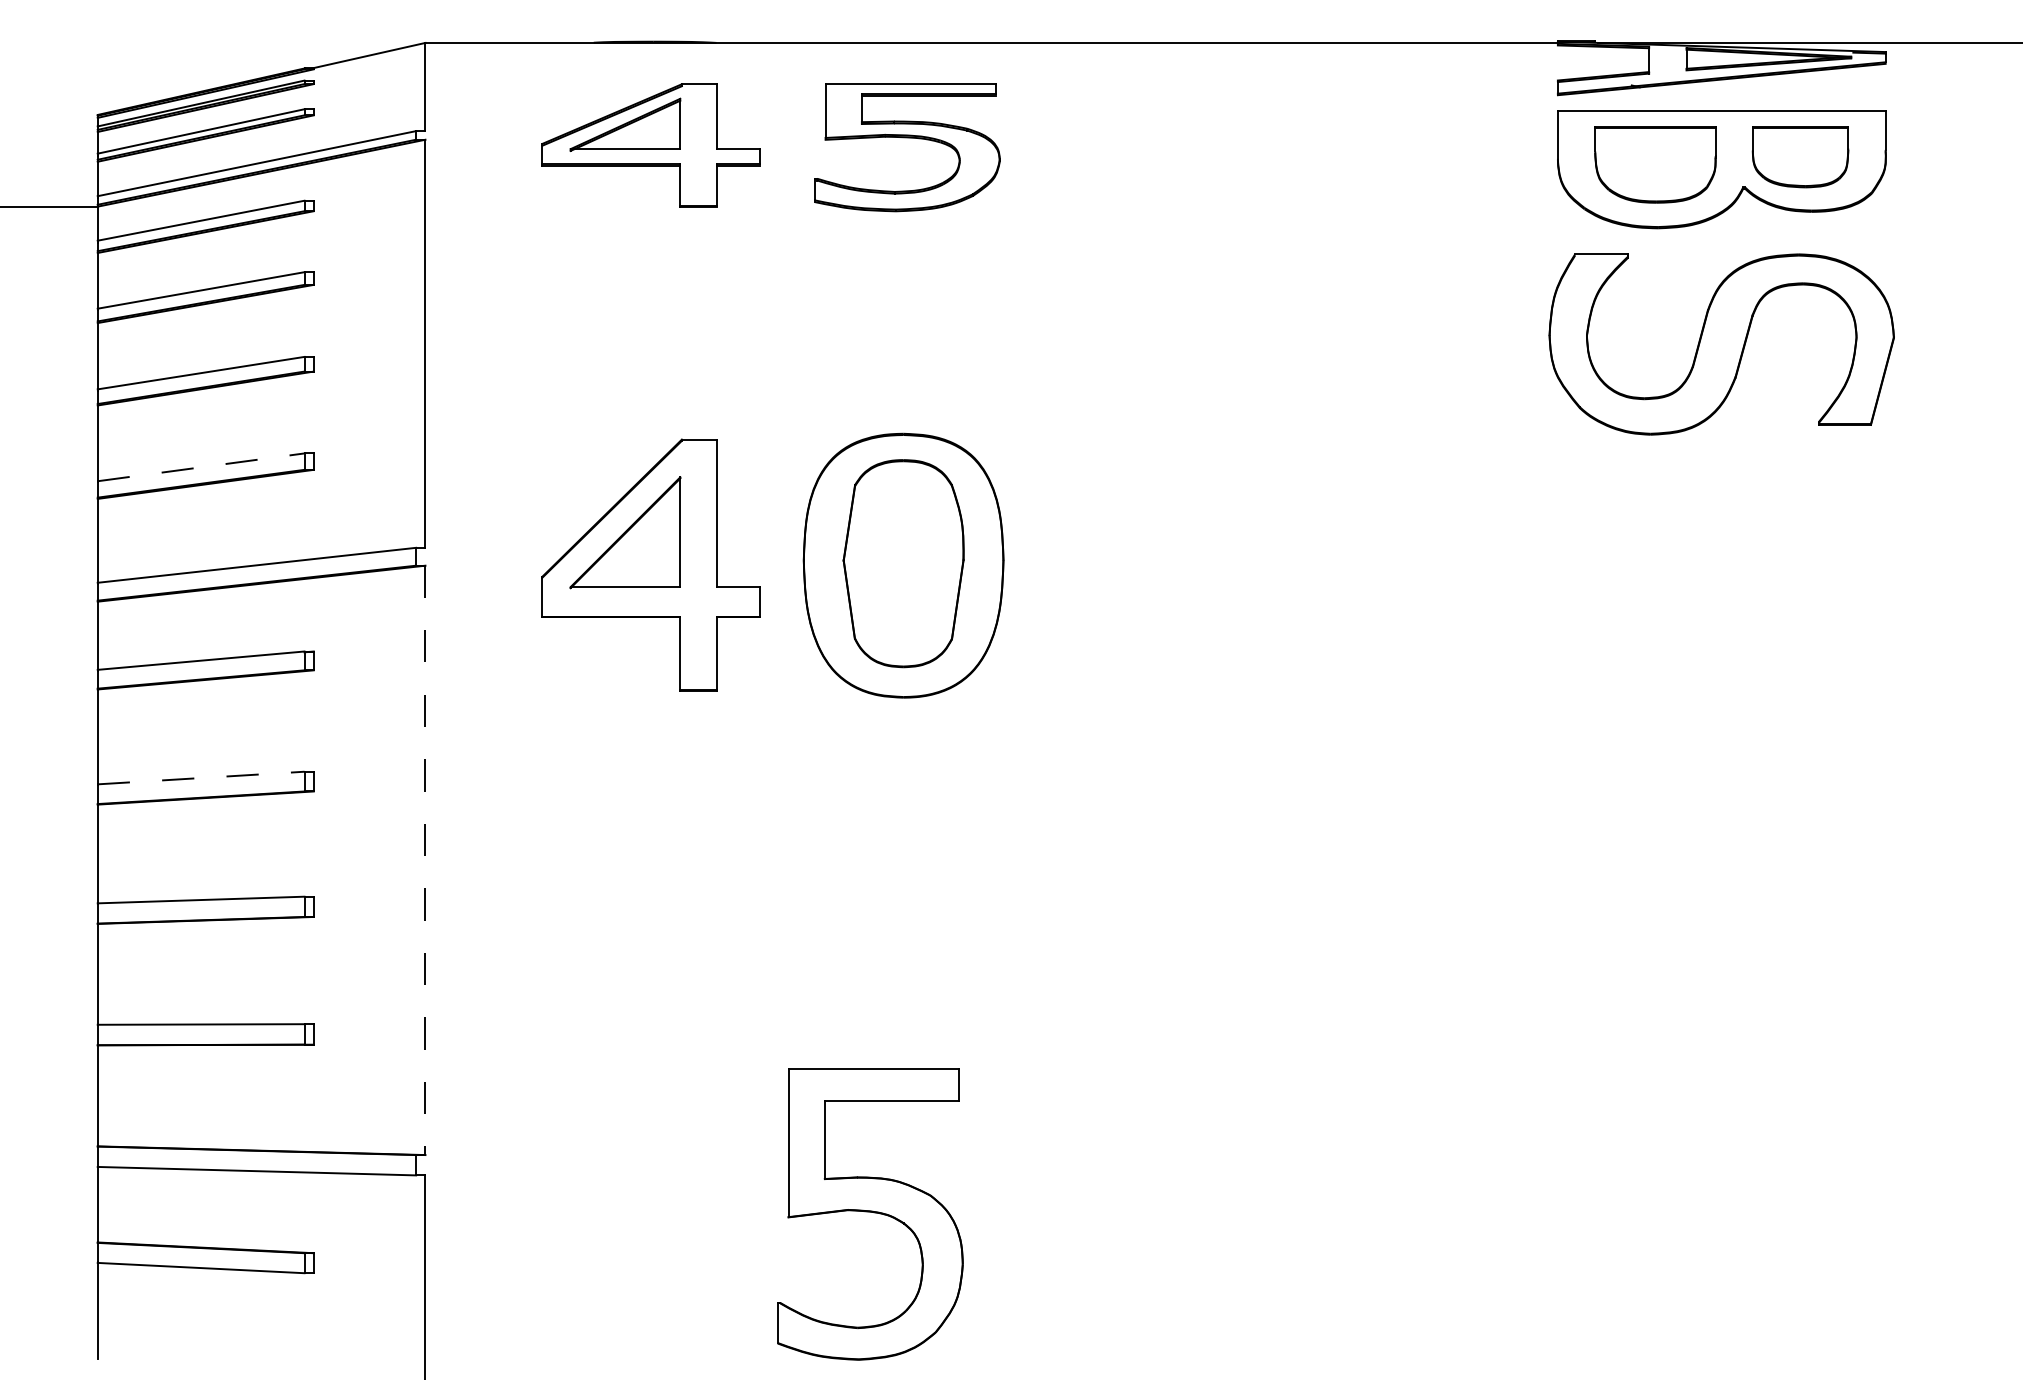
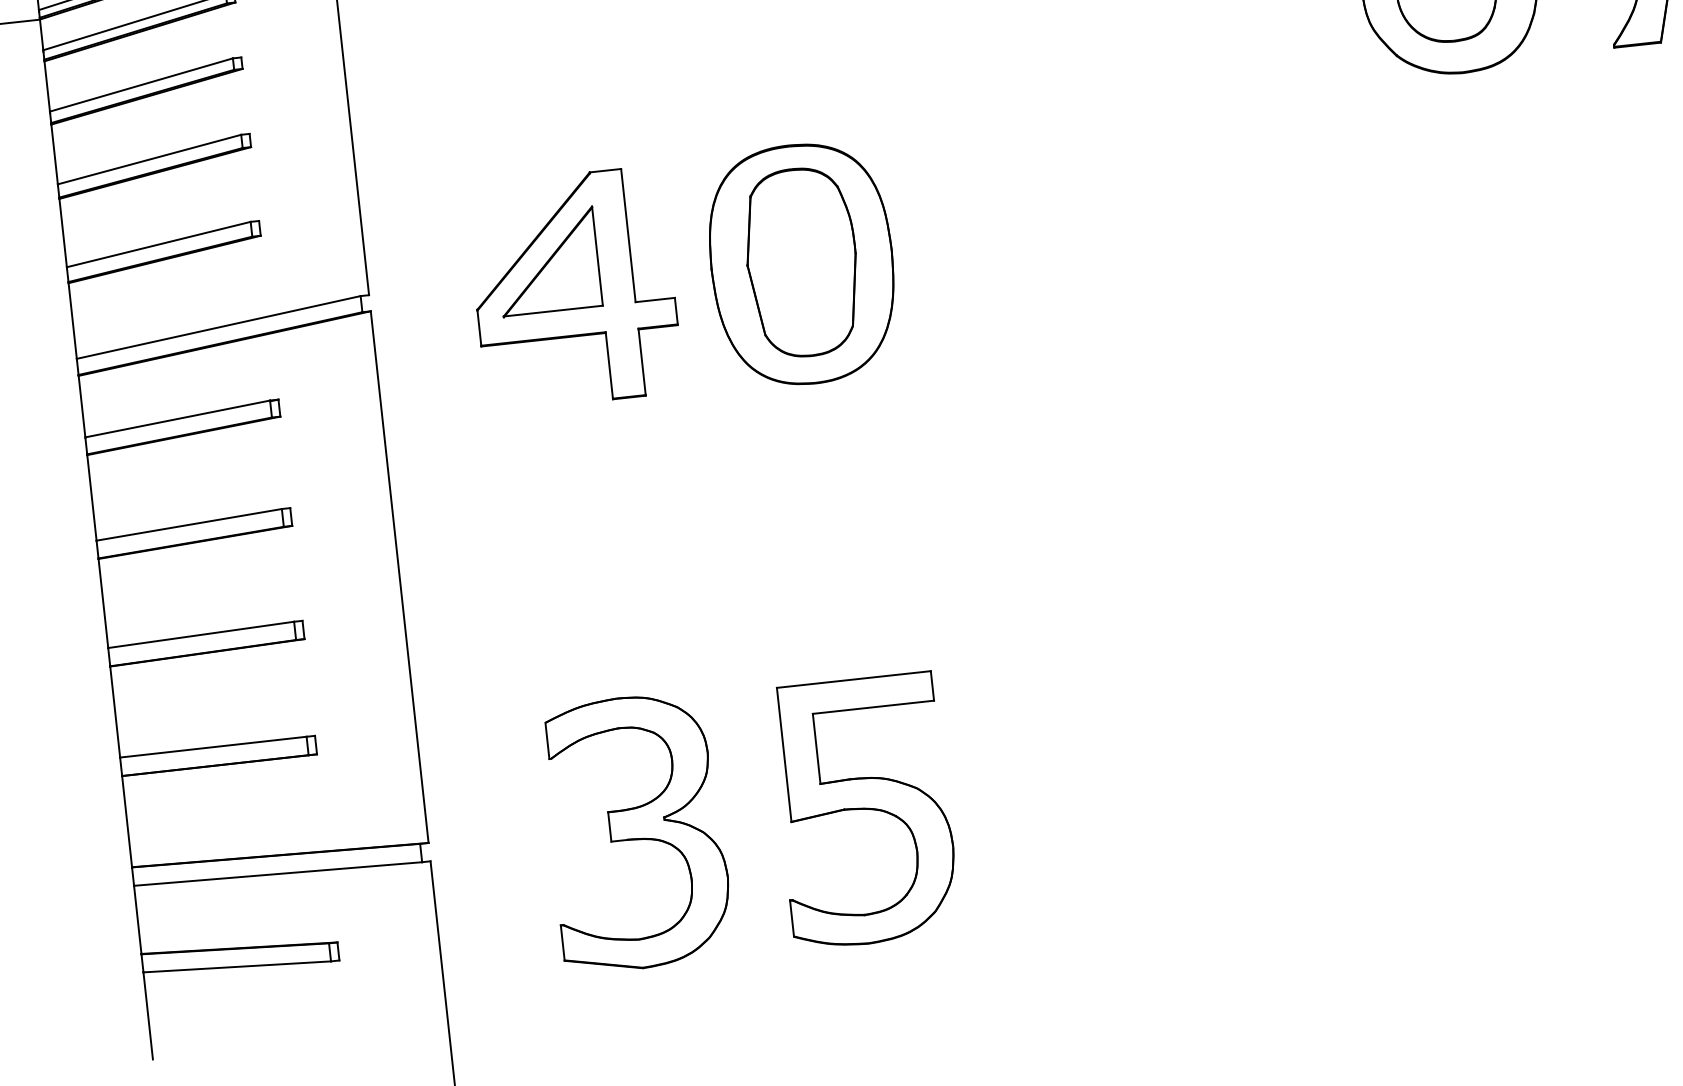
line: (201, 467) -> (159, 244), dashed -> solid
line: (201, 778) -> (189, 525), dashed -> solid
line: (425, 860) -> (399, 577), dashed -> solid
part: (654, 1168) -> (636, 832), added
part: (870, 1214) -> (865, 811), moved

